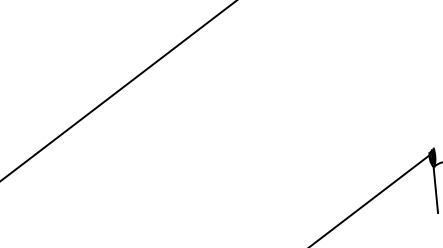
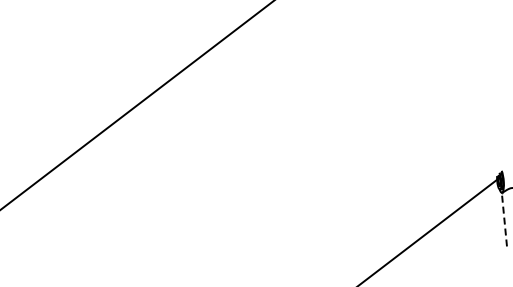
line: (435, 189) -> (504, 219), solid -> dashed

